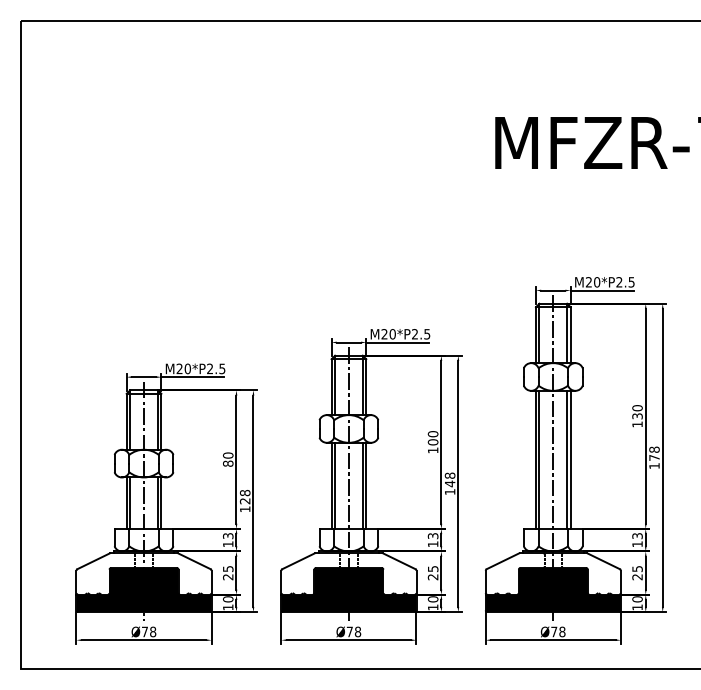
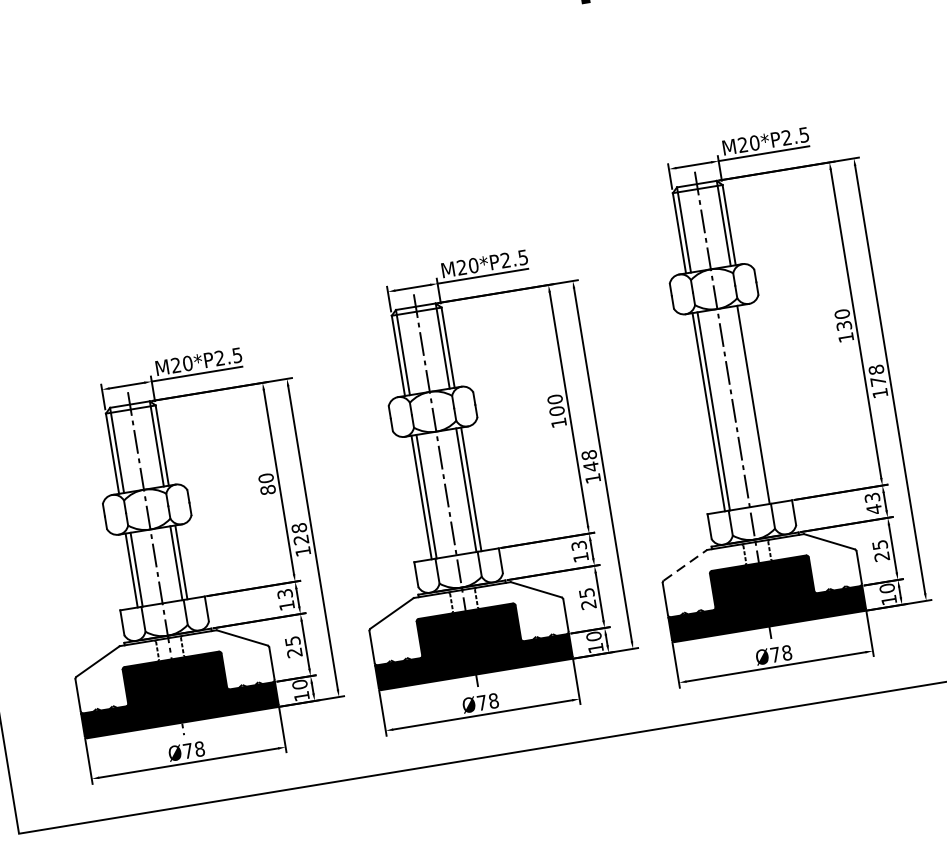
line: (570, 459) -> (758, 403), removed
text: (637, 544) -> (874, 509), 13 -> 43
line: (503, 560) -> (685, 564), solid -> dashed

